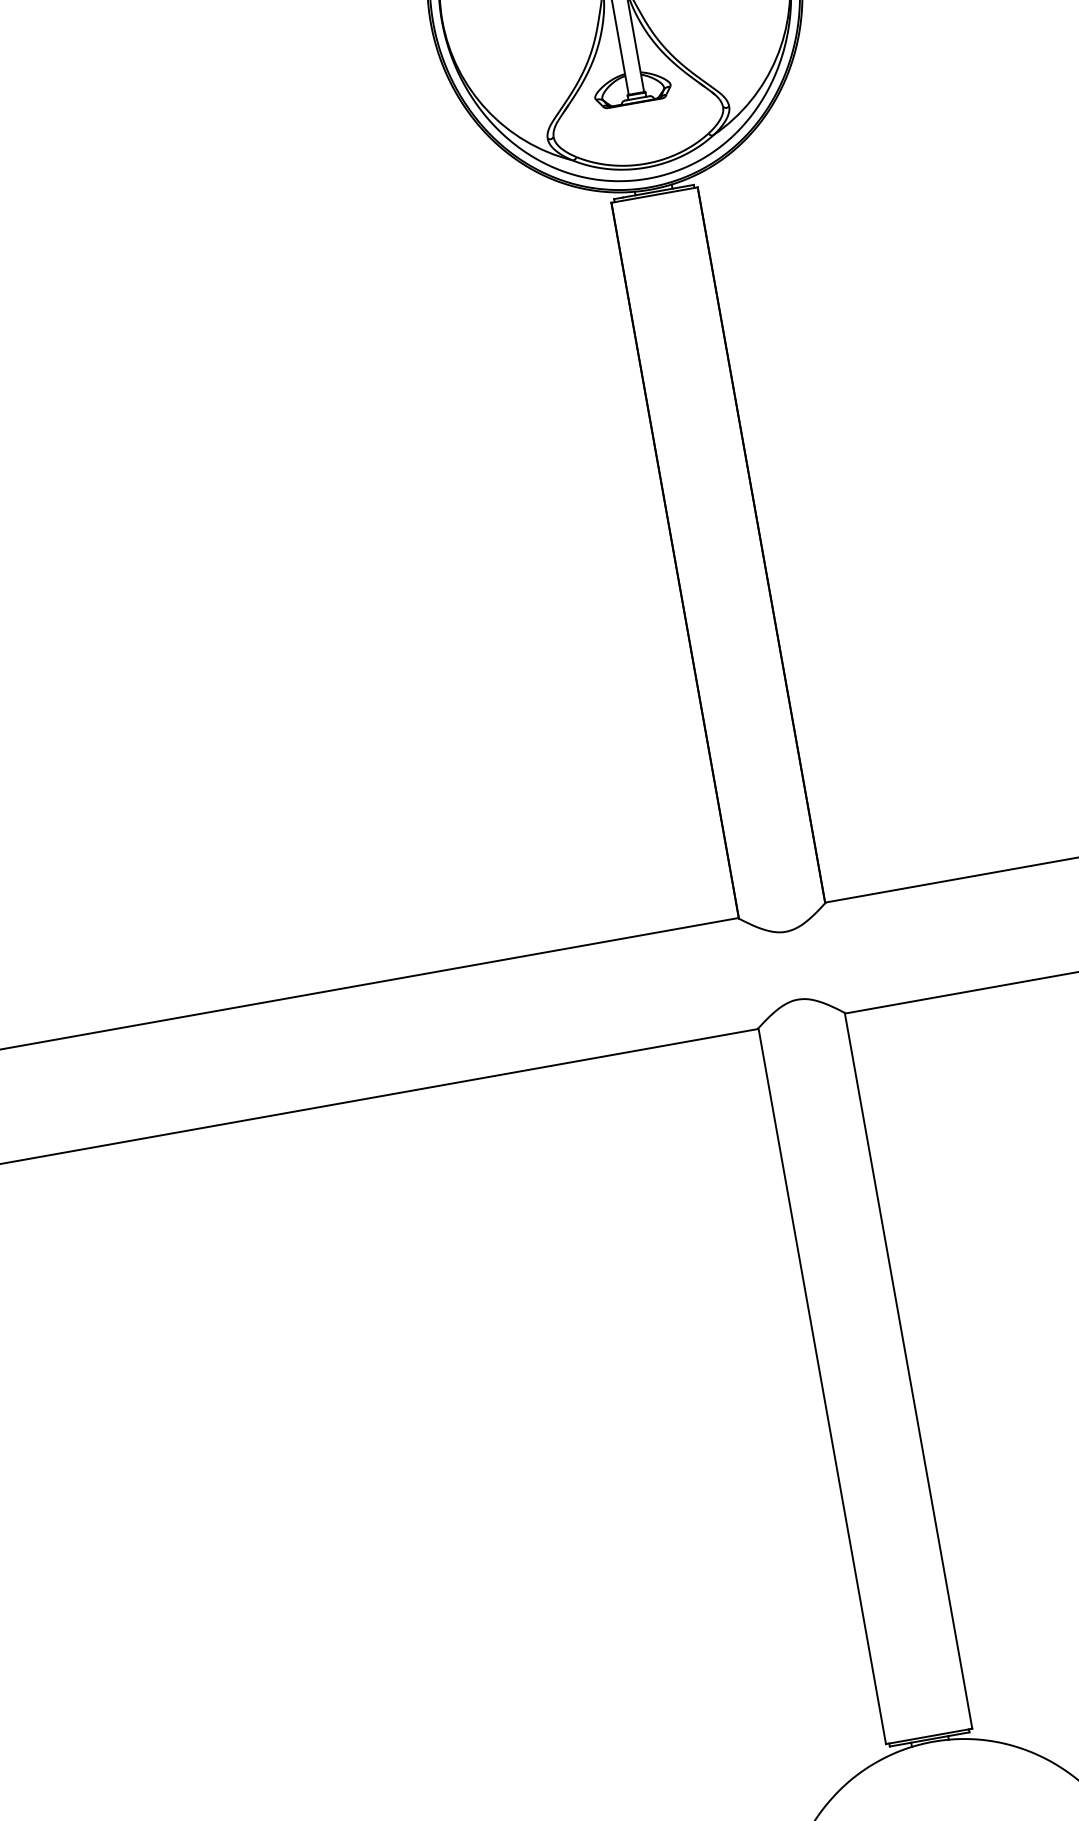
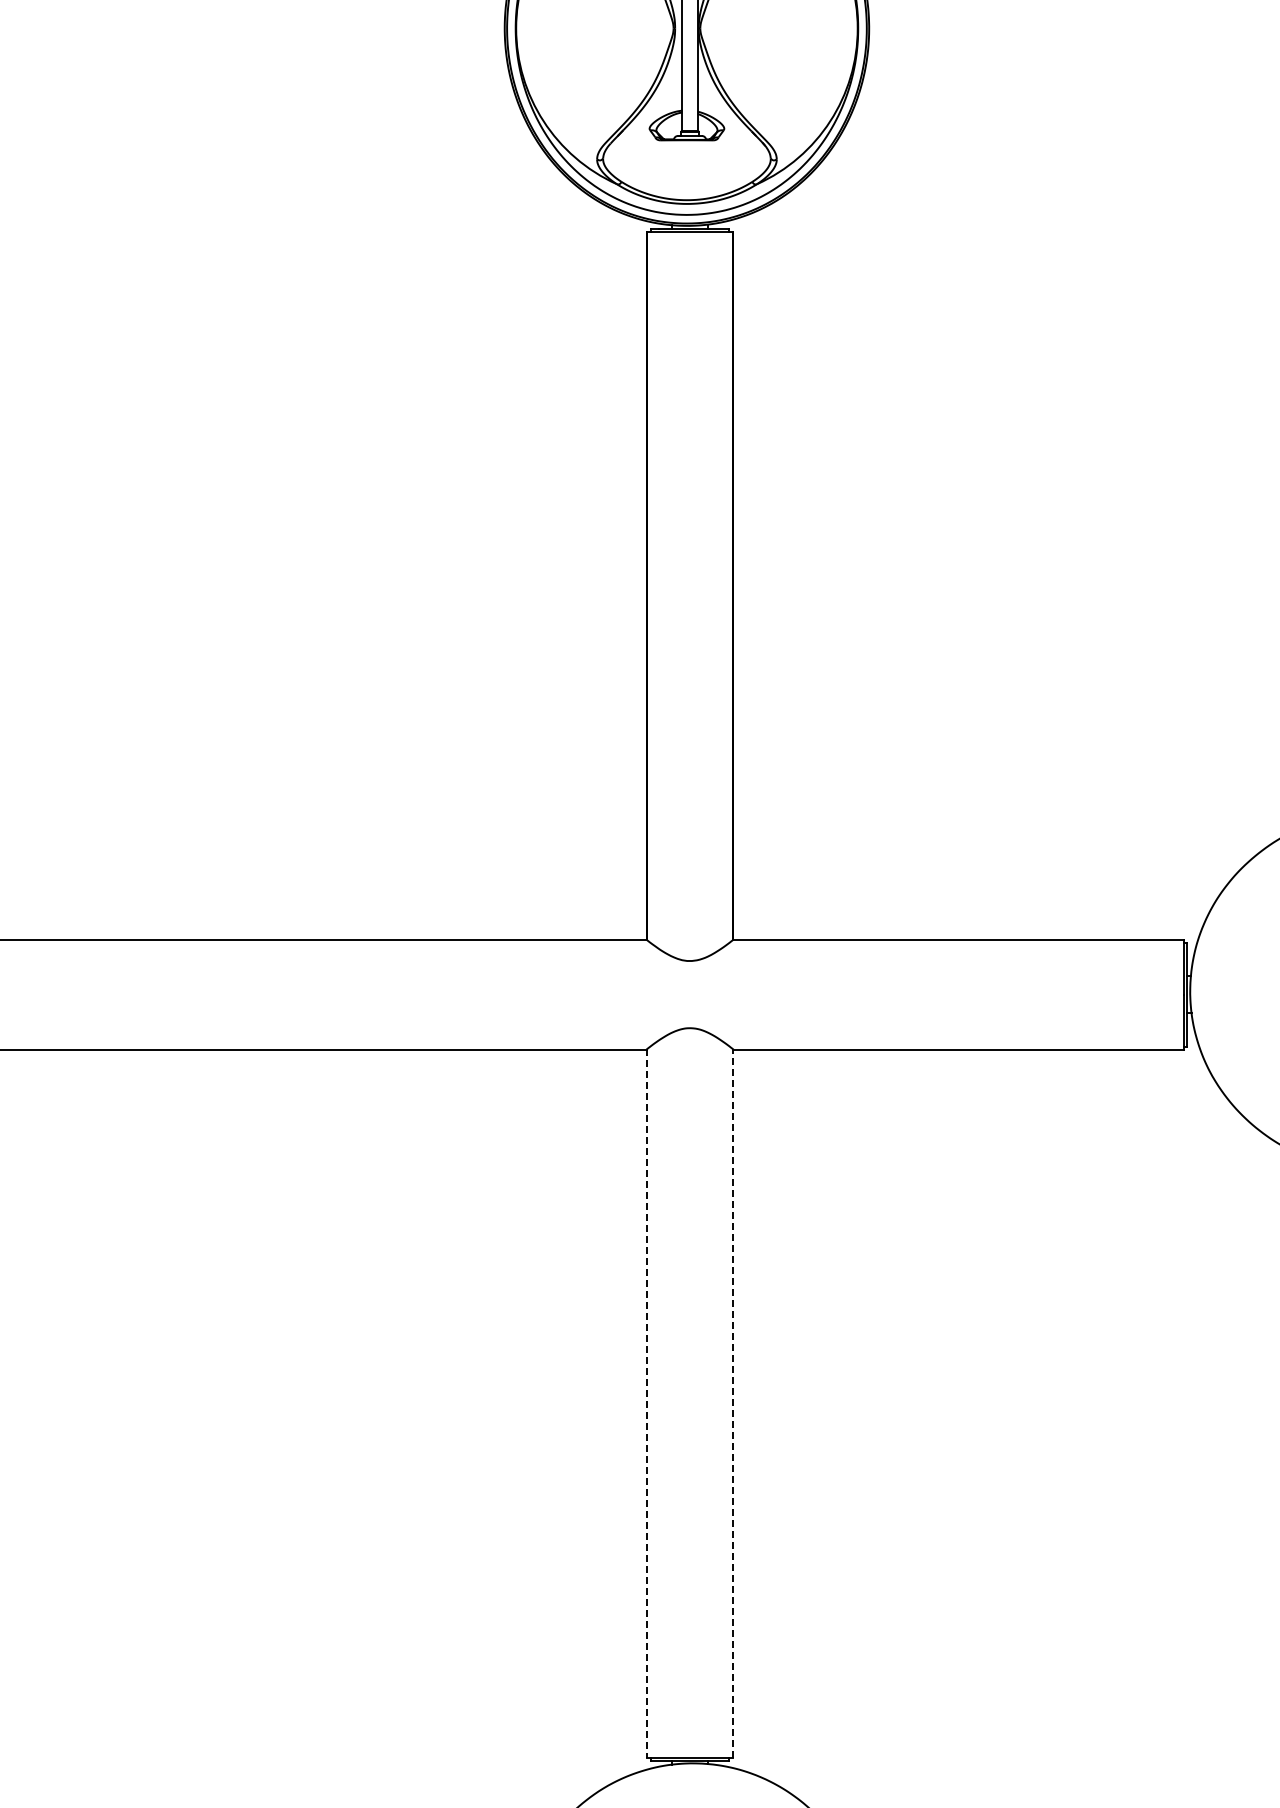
line: (908, 1370) -> (732, 1402), solid -> dashed
line: (822, 1386) -> (647, 1403), solid -> dashed

